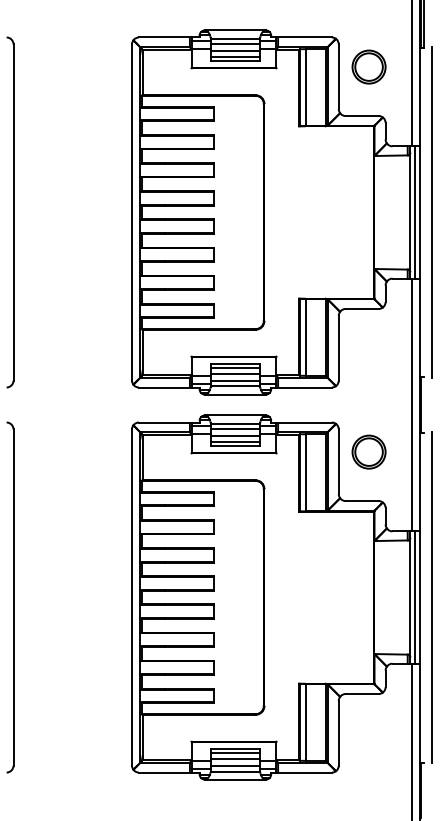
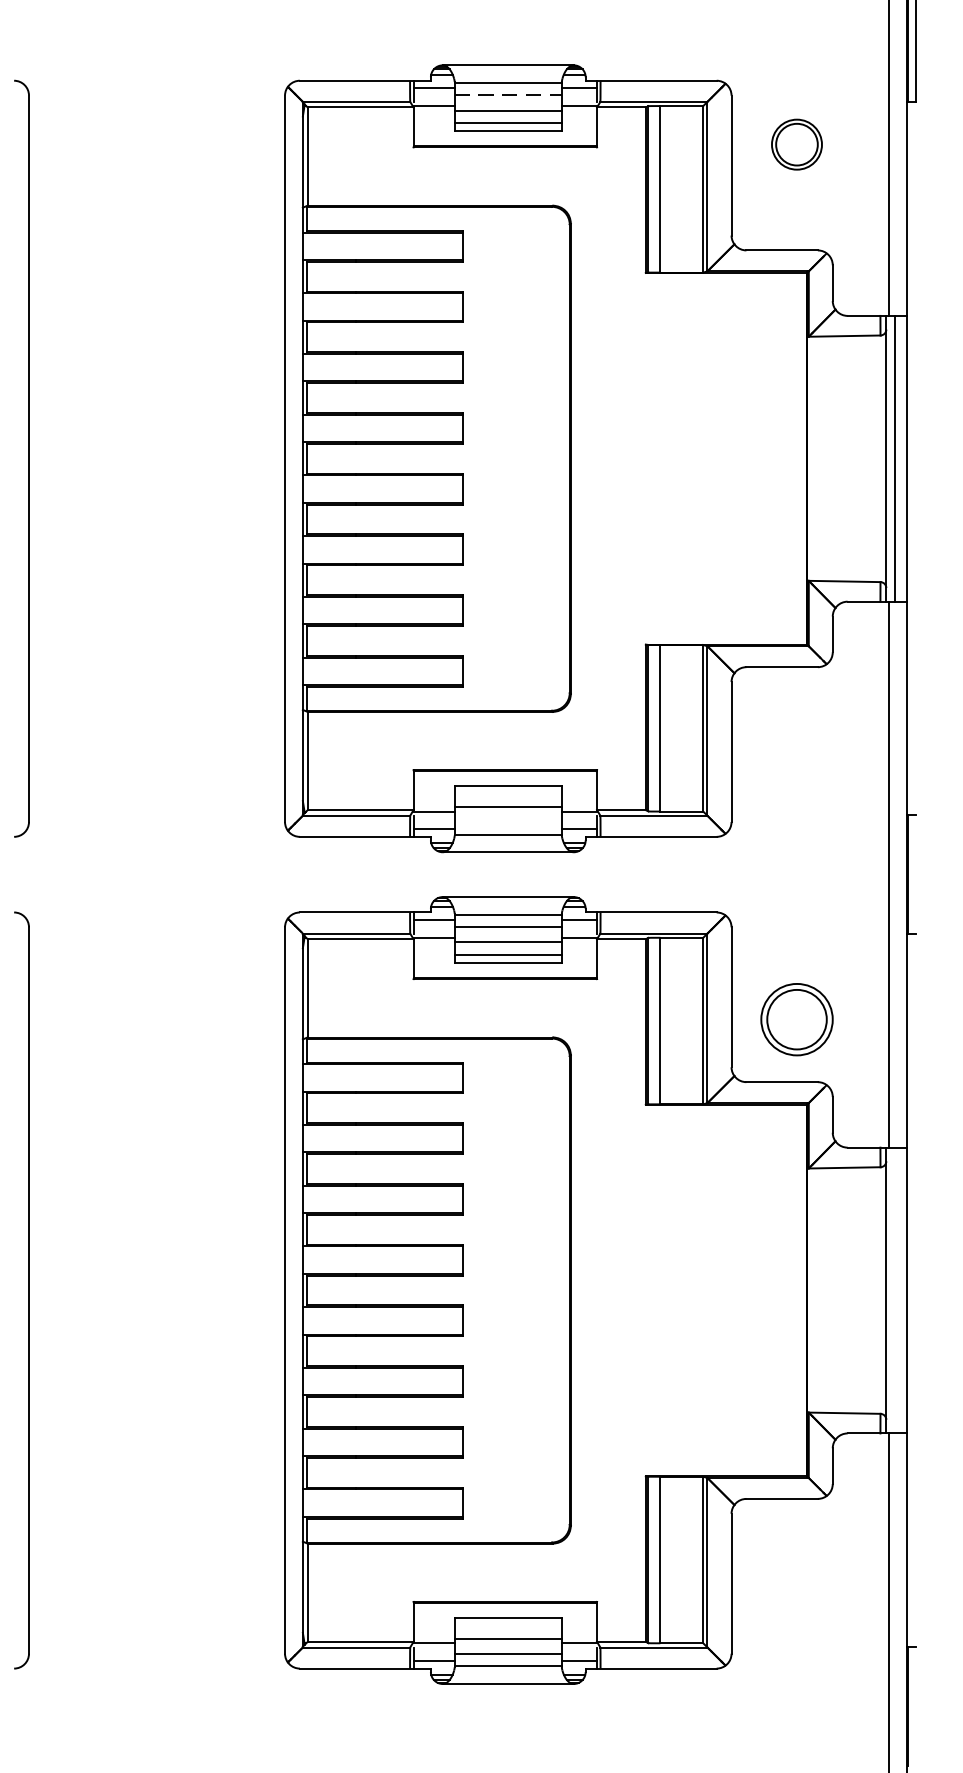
line: (235, 44) -> (508, 95), solid -> dashed
part: (368, 66) -> (795, 143), size x0.7
line: (432, 212) -> (934, 458), removed
line: (235, 367) -> (508, 793), removed
line: (235, 380) -> (508, 821), removed
part: (368, 451) -> (795, 1018), moved
line: (414, 597) -> (895, 1290), removed
line: (432, 597) -> (934, 1290), removed
line: (235, 752) -> (508, 1625), removed

